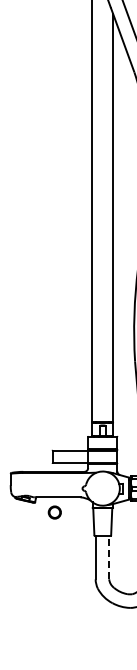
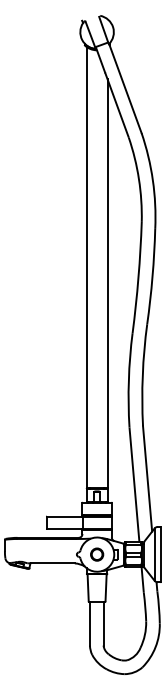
circle: (55, 512) -> (97, 554), moved
line: (109, 557) -> (103, 623), dashed -> solid

